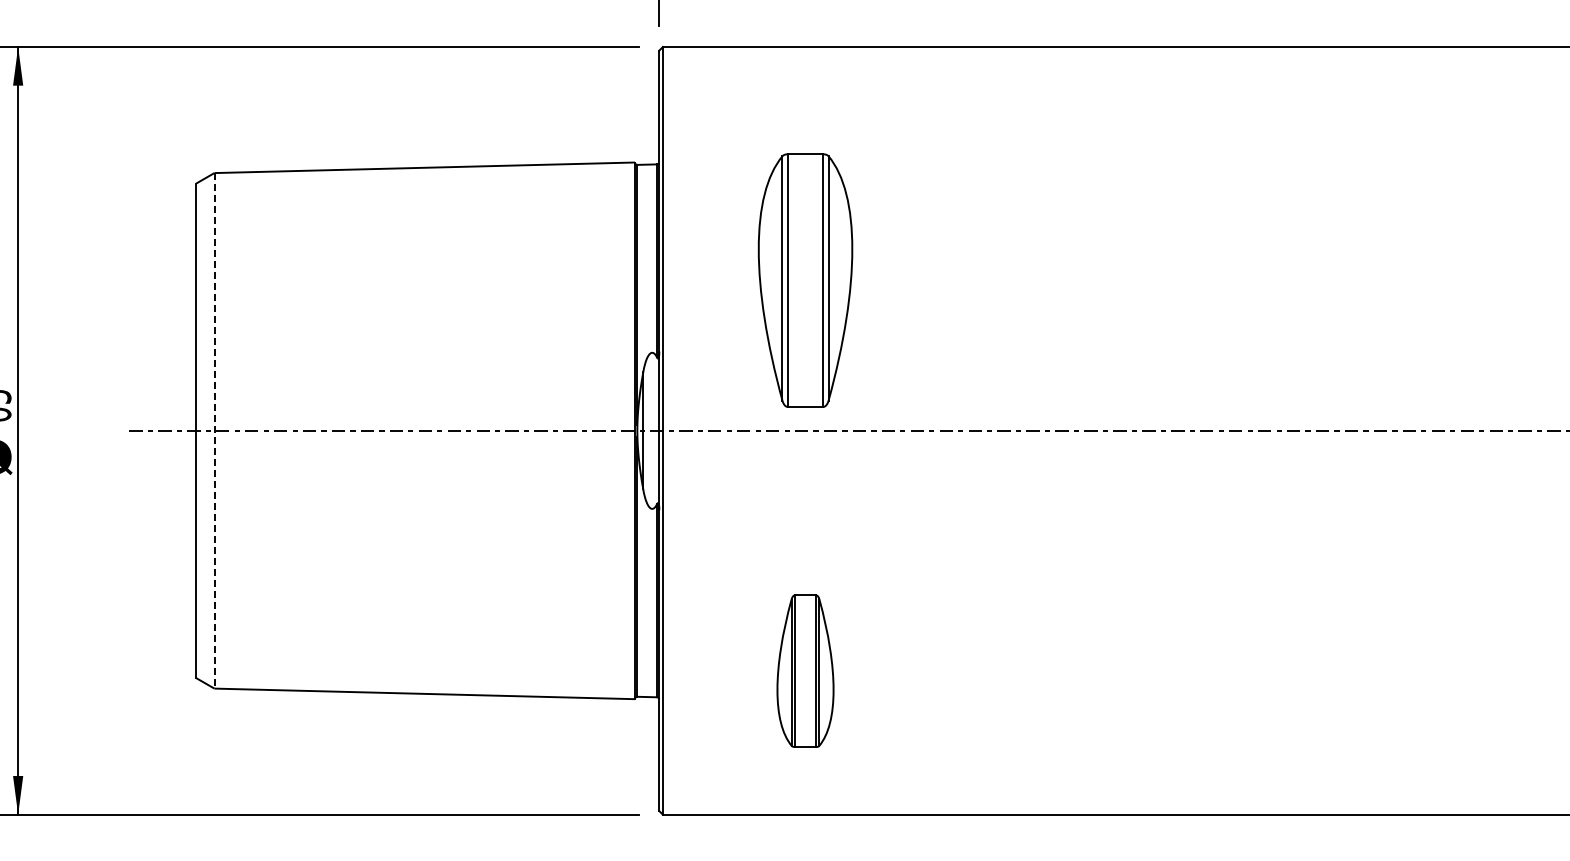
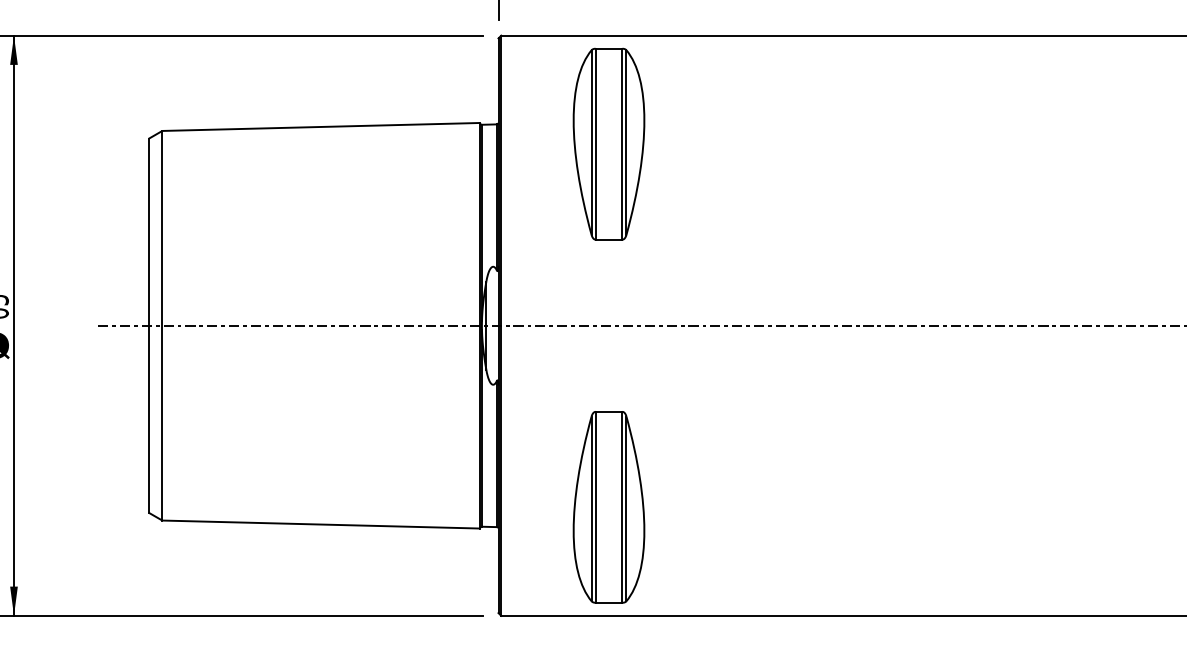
part: (805, 280) -> (608, 144), moved
line: (214, 430) -> (162, 325), dashed -> solid
part: (805, 671) -> (608, 507), size x1.67

